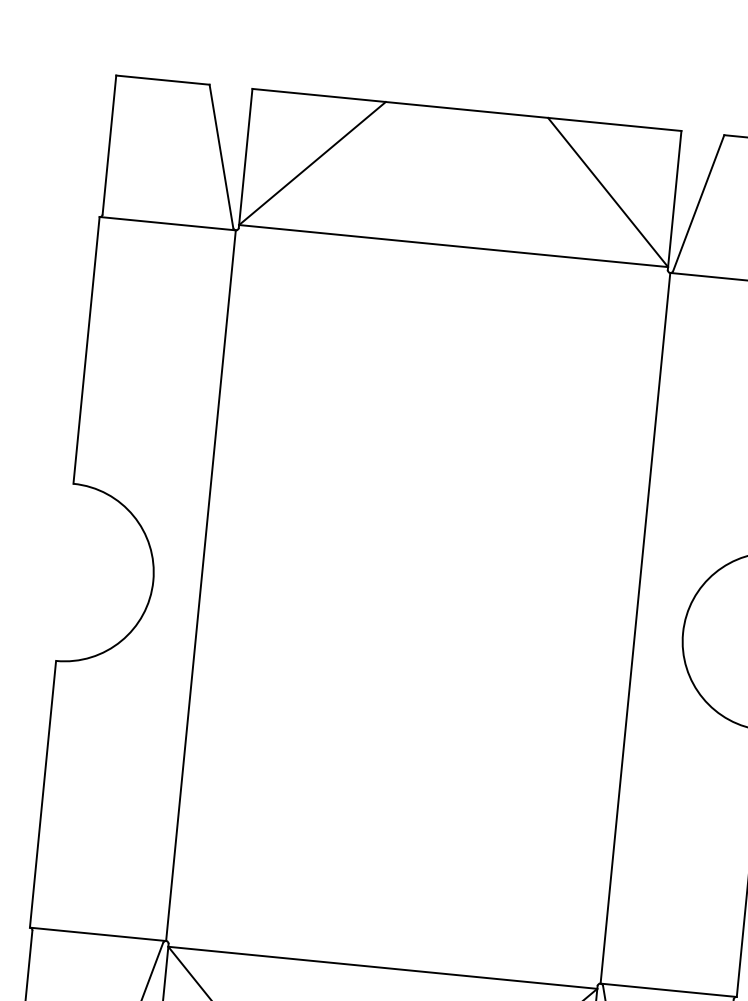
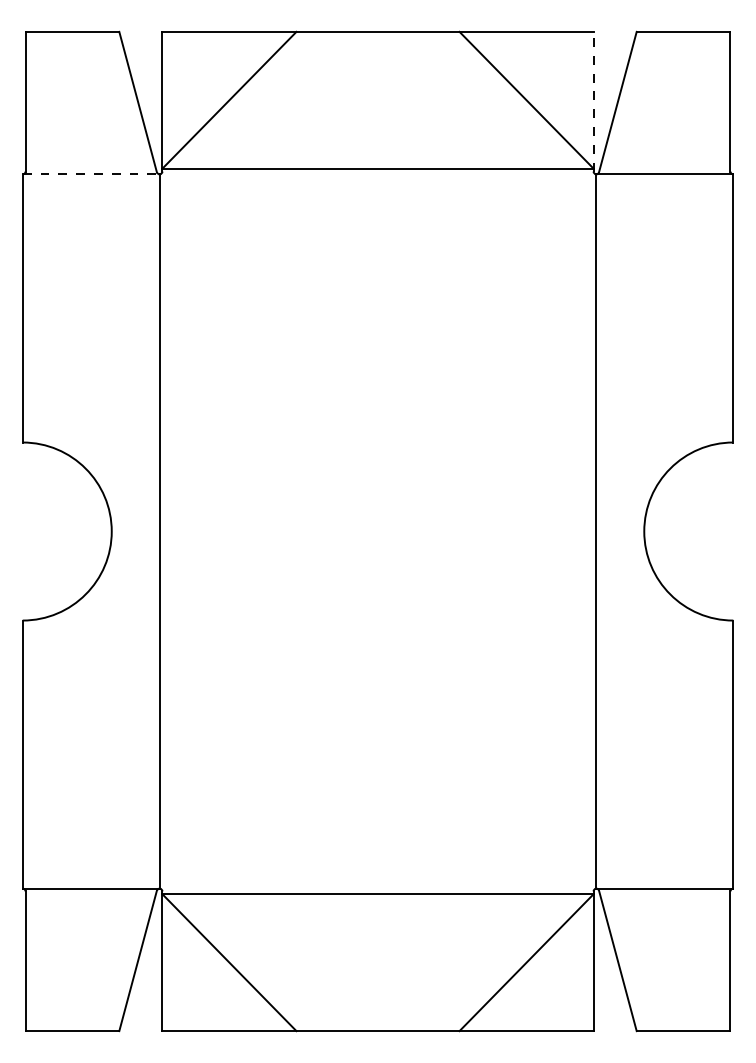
line: (674, 200) -> (593, 101), solid -> dashed
line: (168, 223) -> (91, 174), solid -> dashed

